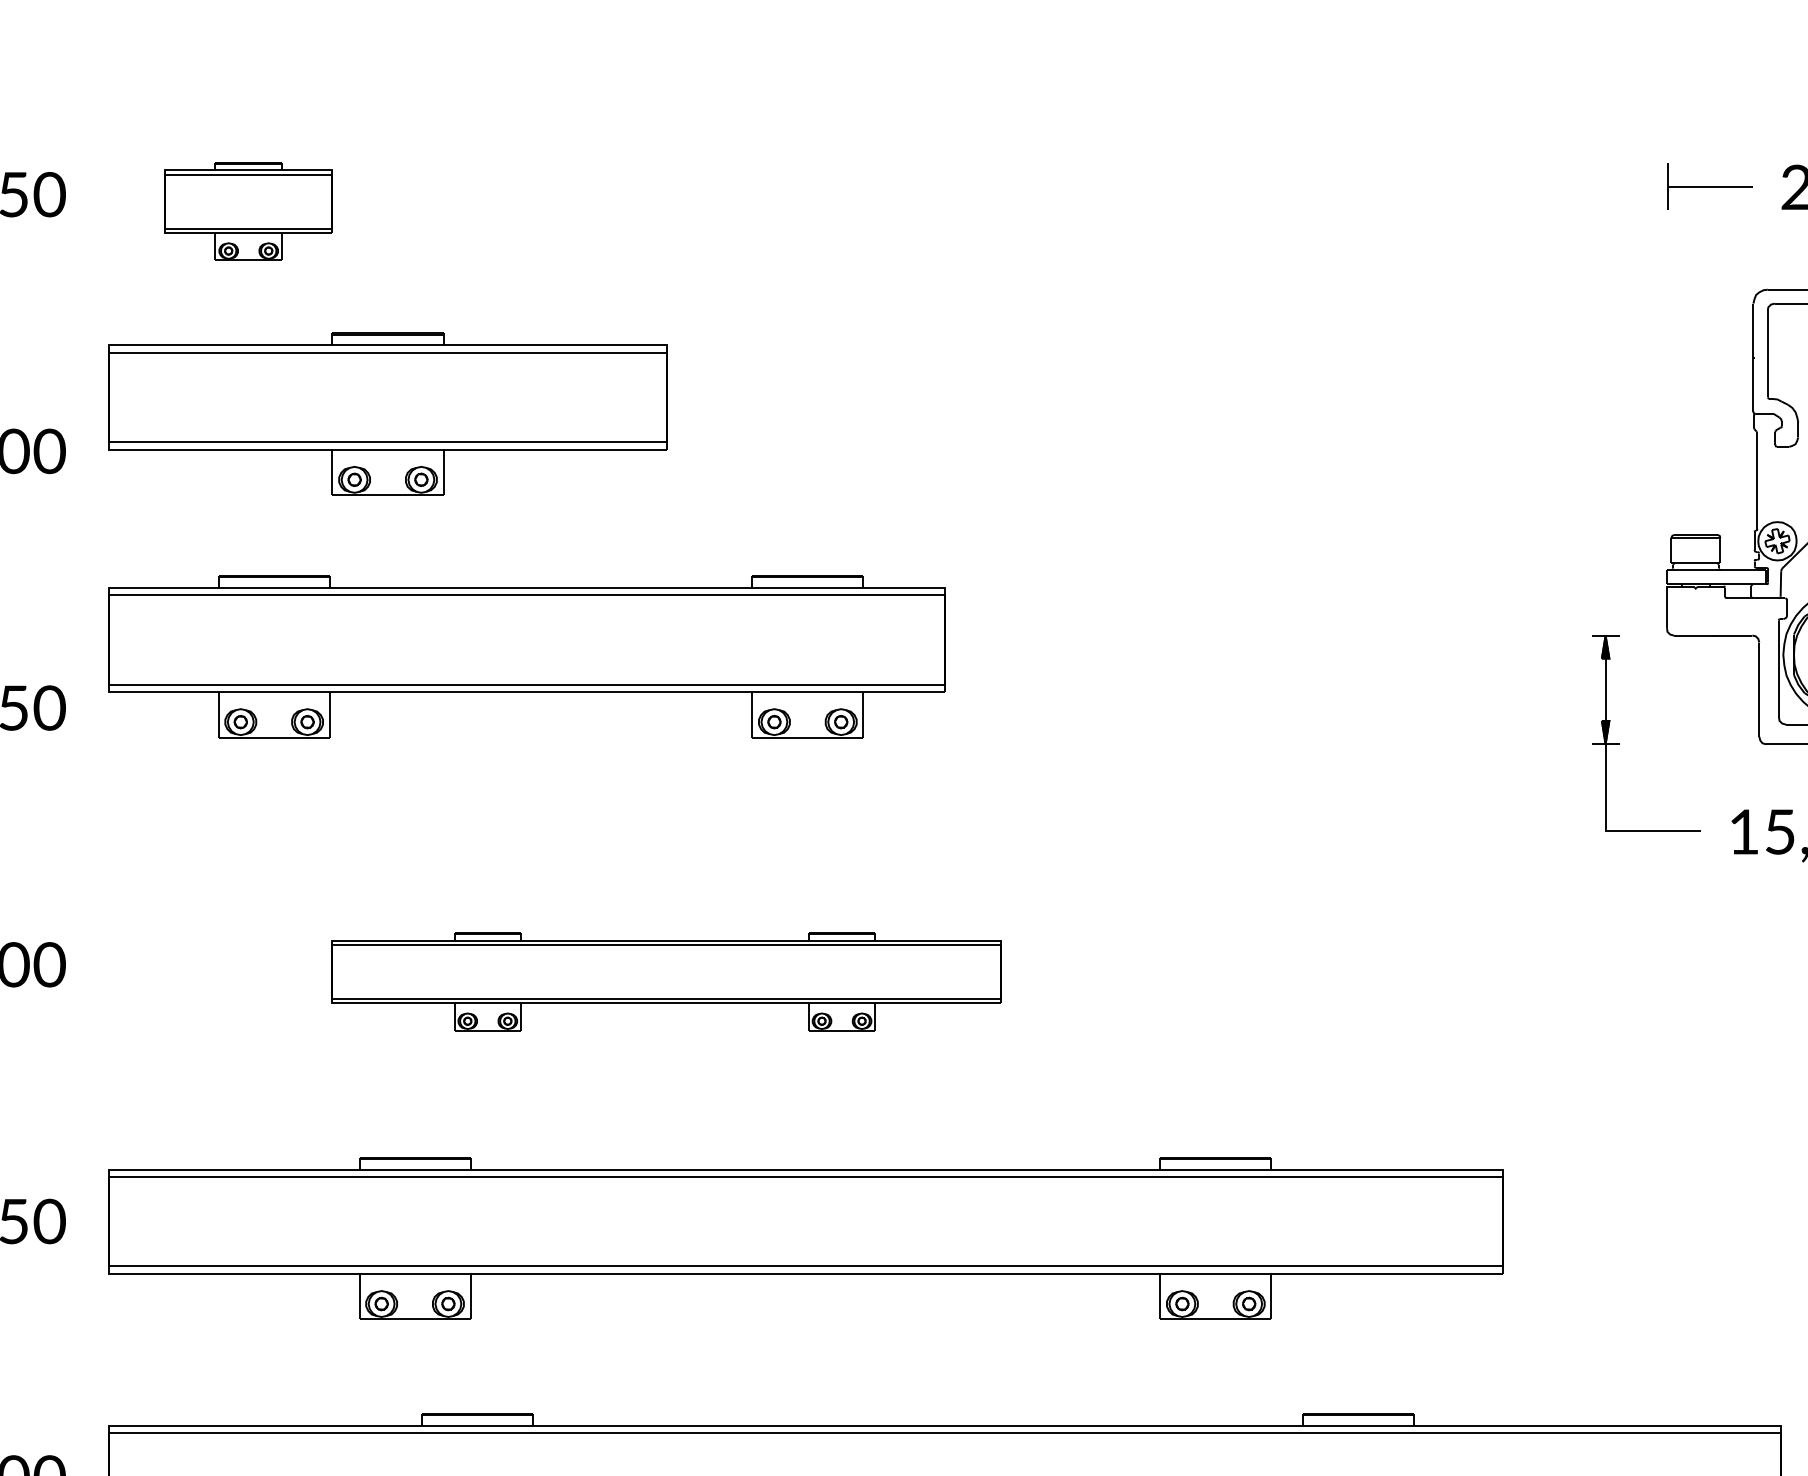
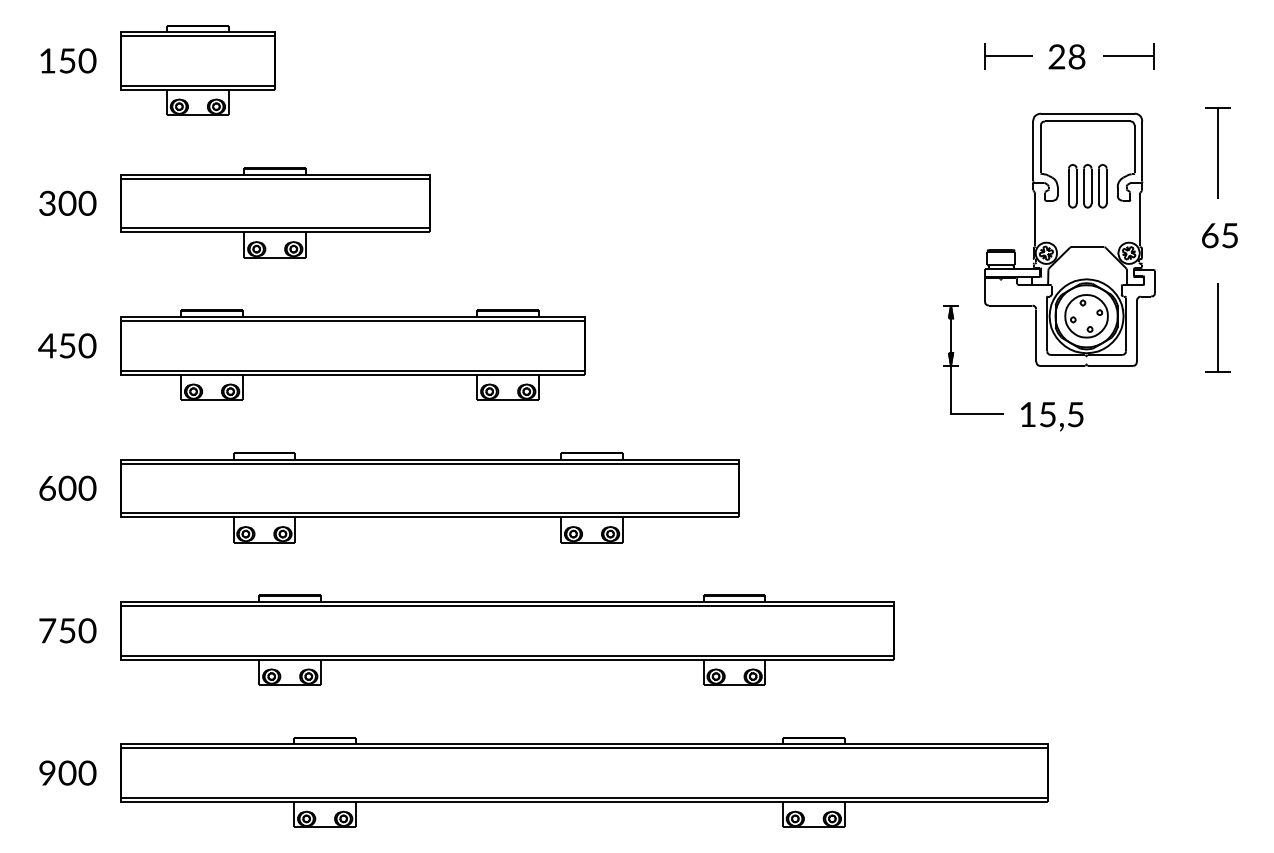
part: (247, 211) -> (197, 70), size x1.67
part: (388, 413) -> (275, 212), moved
part: (527, 655) -> (352, 354), moved
part: (665, 981) -> (429, 497), size x1.67

